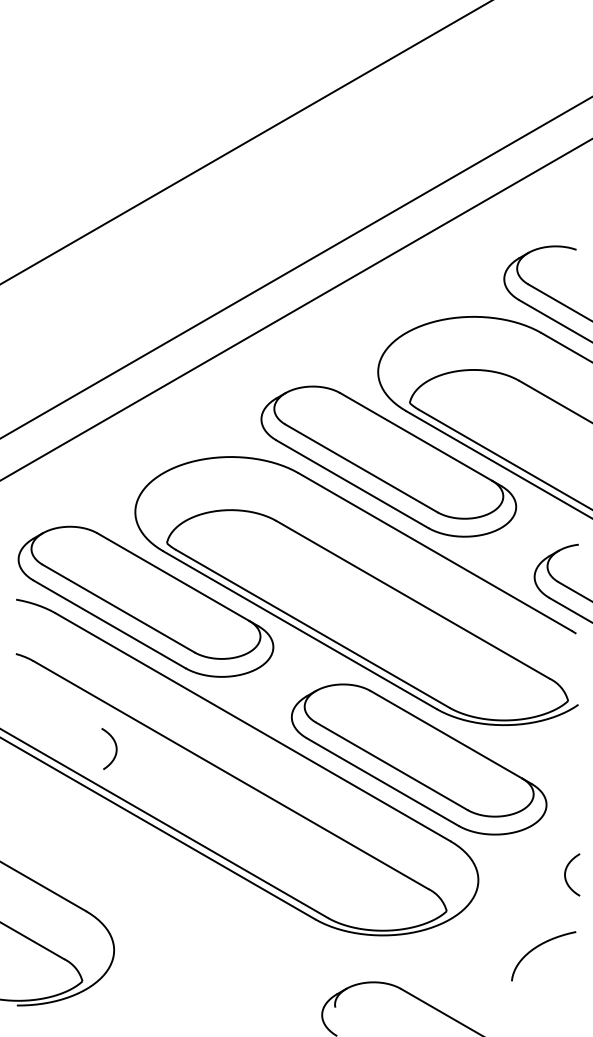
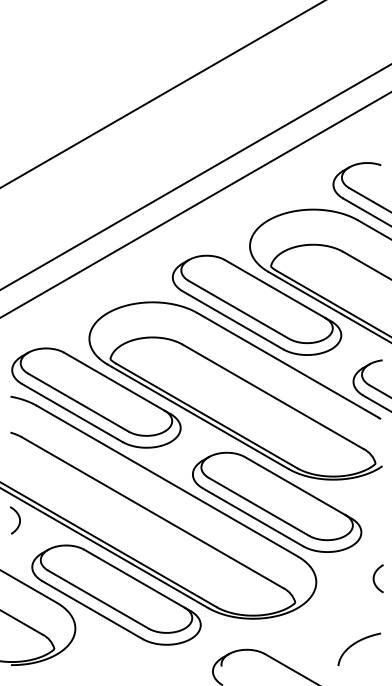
curve: (114, 746) -> (18, 518), moved
part: (176, 898) -> (116, 594), added
curve: (537, 948) -> (355, 644), moved

